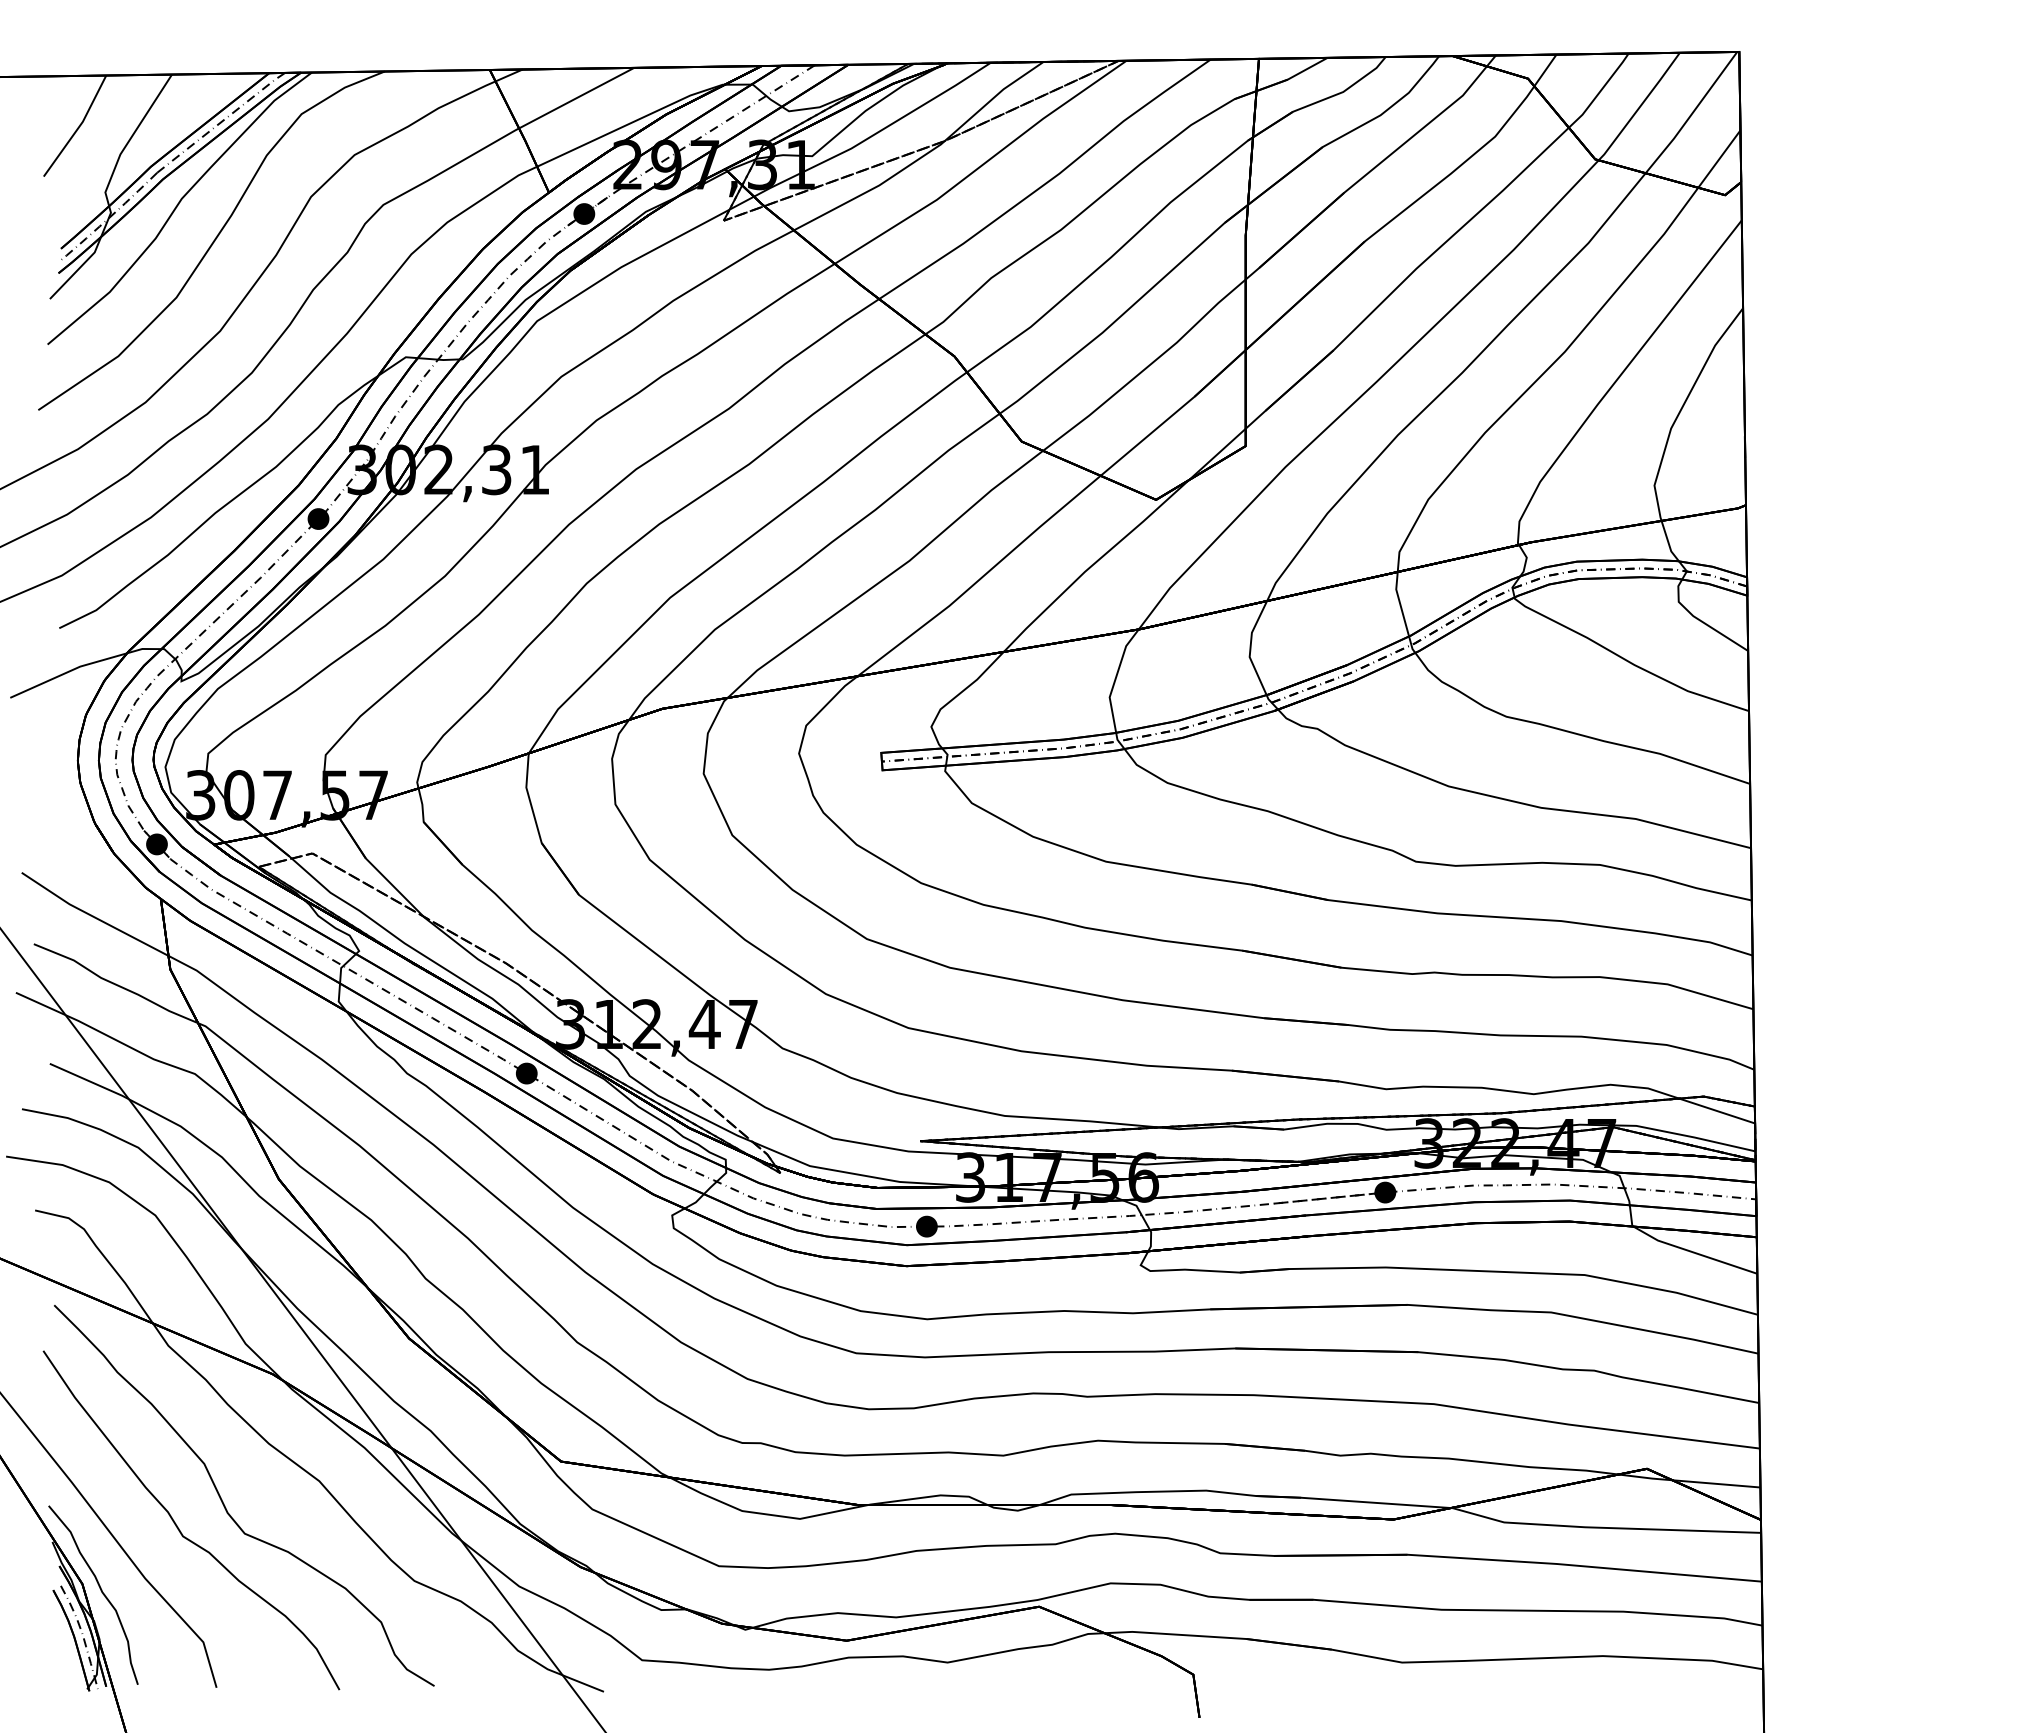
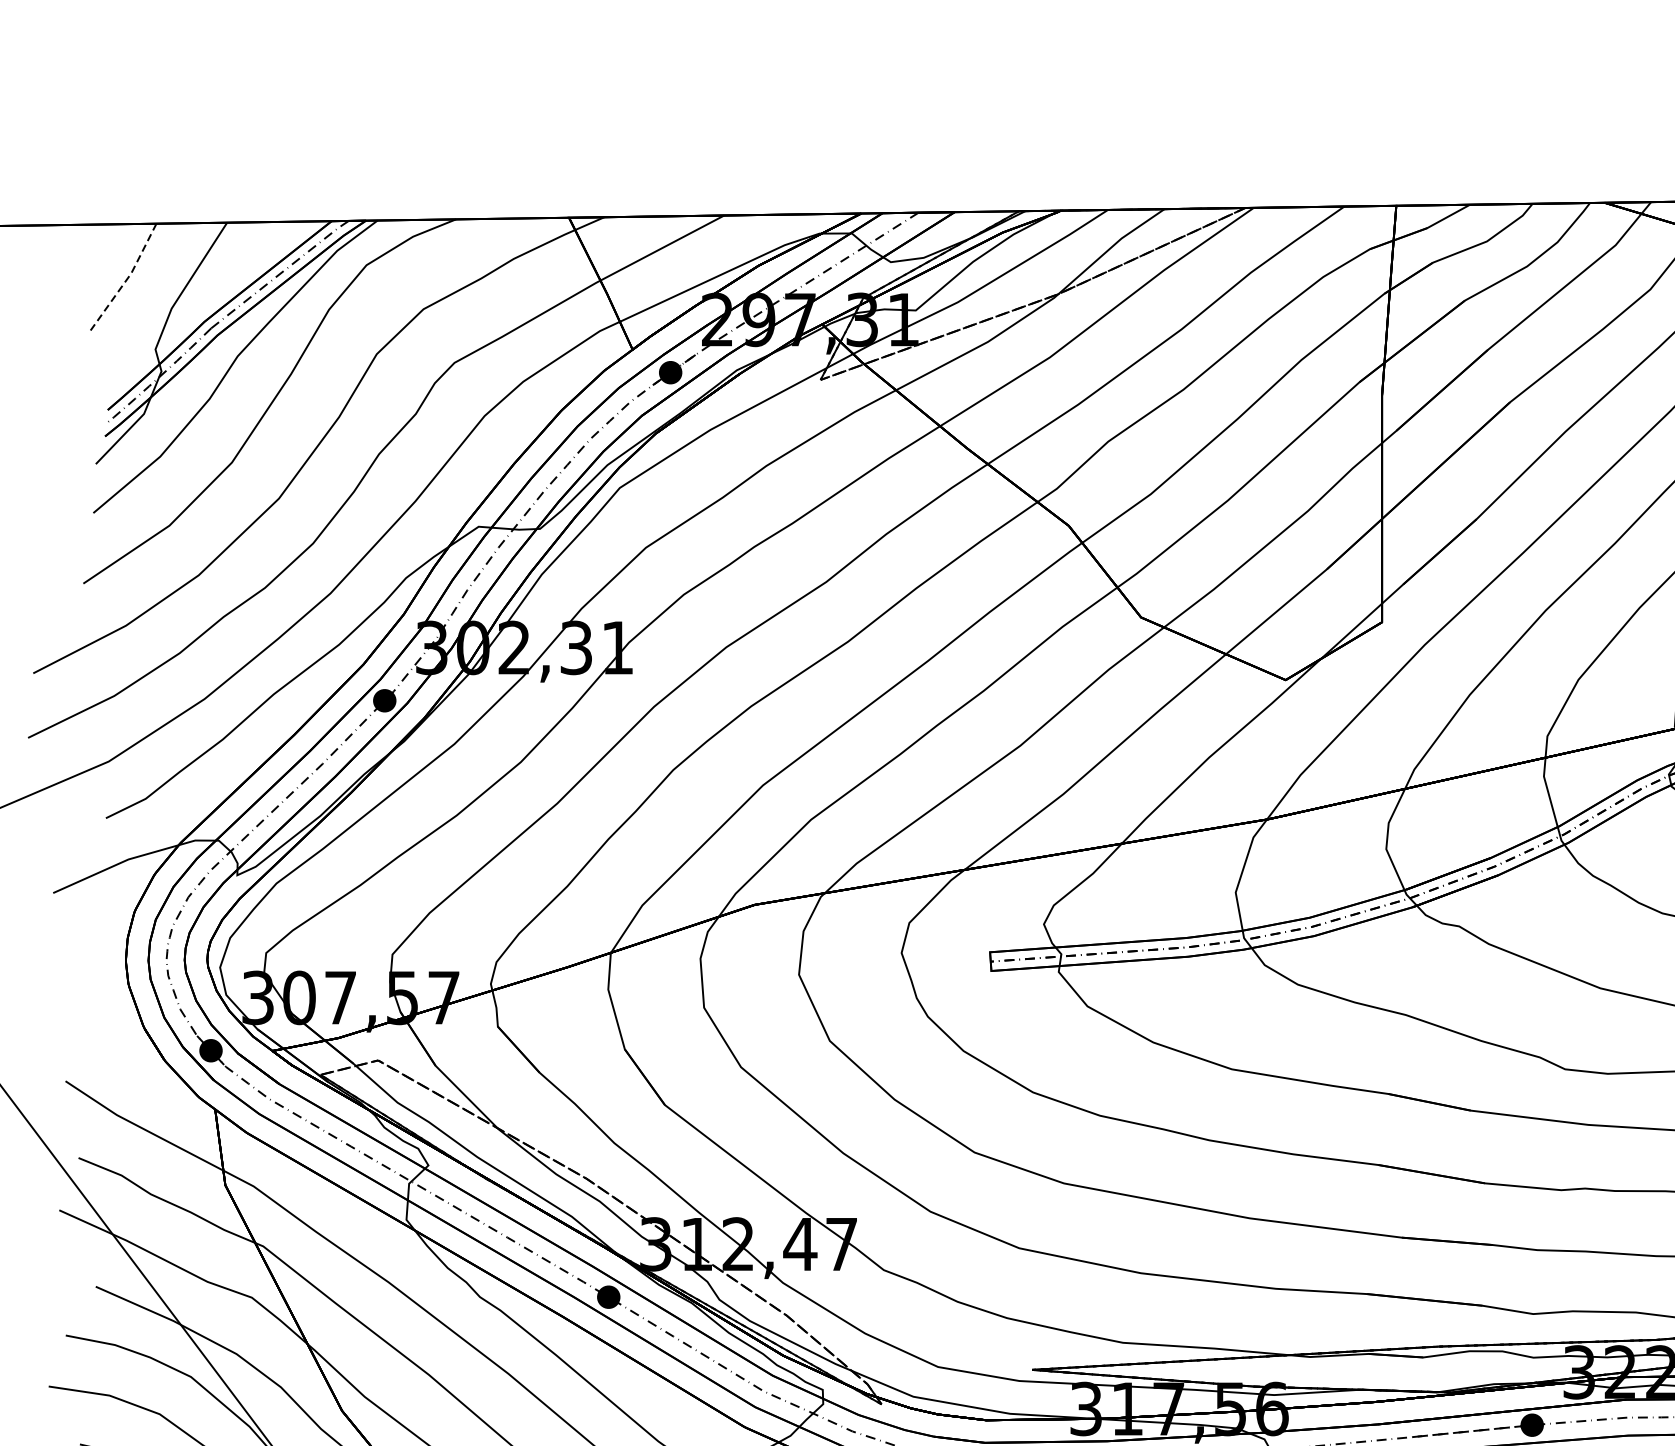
line: (78, 128) -> (126, 280), solid -> dashed

